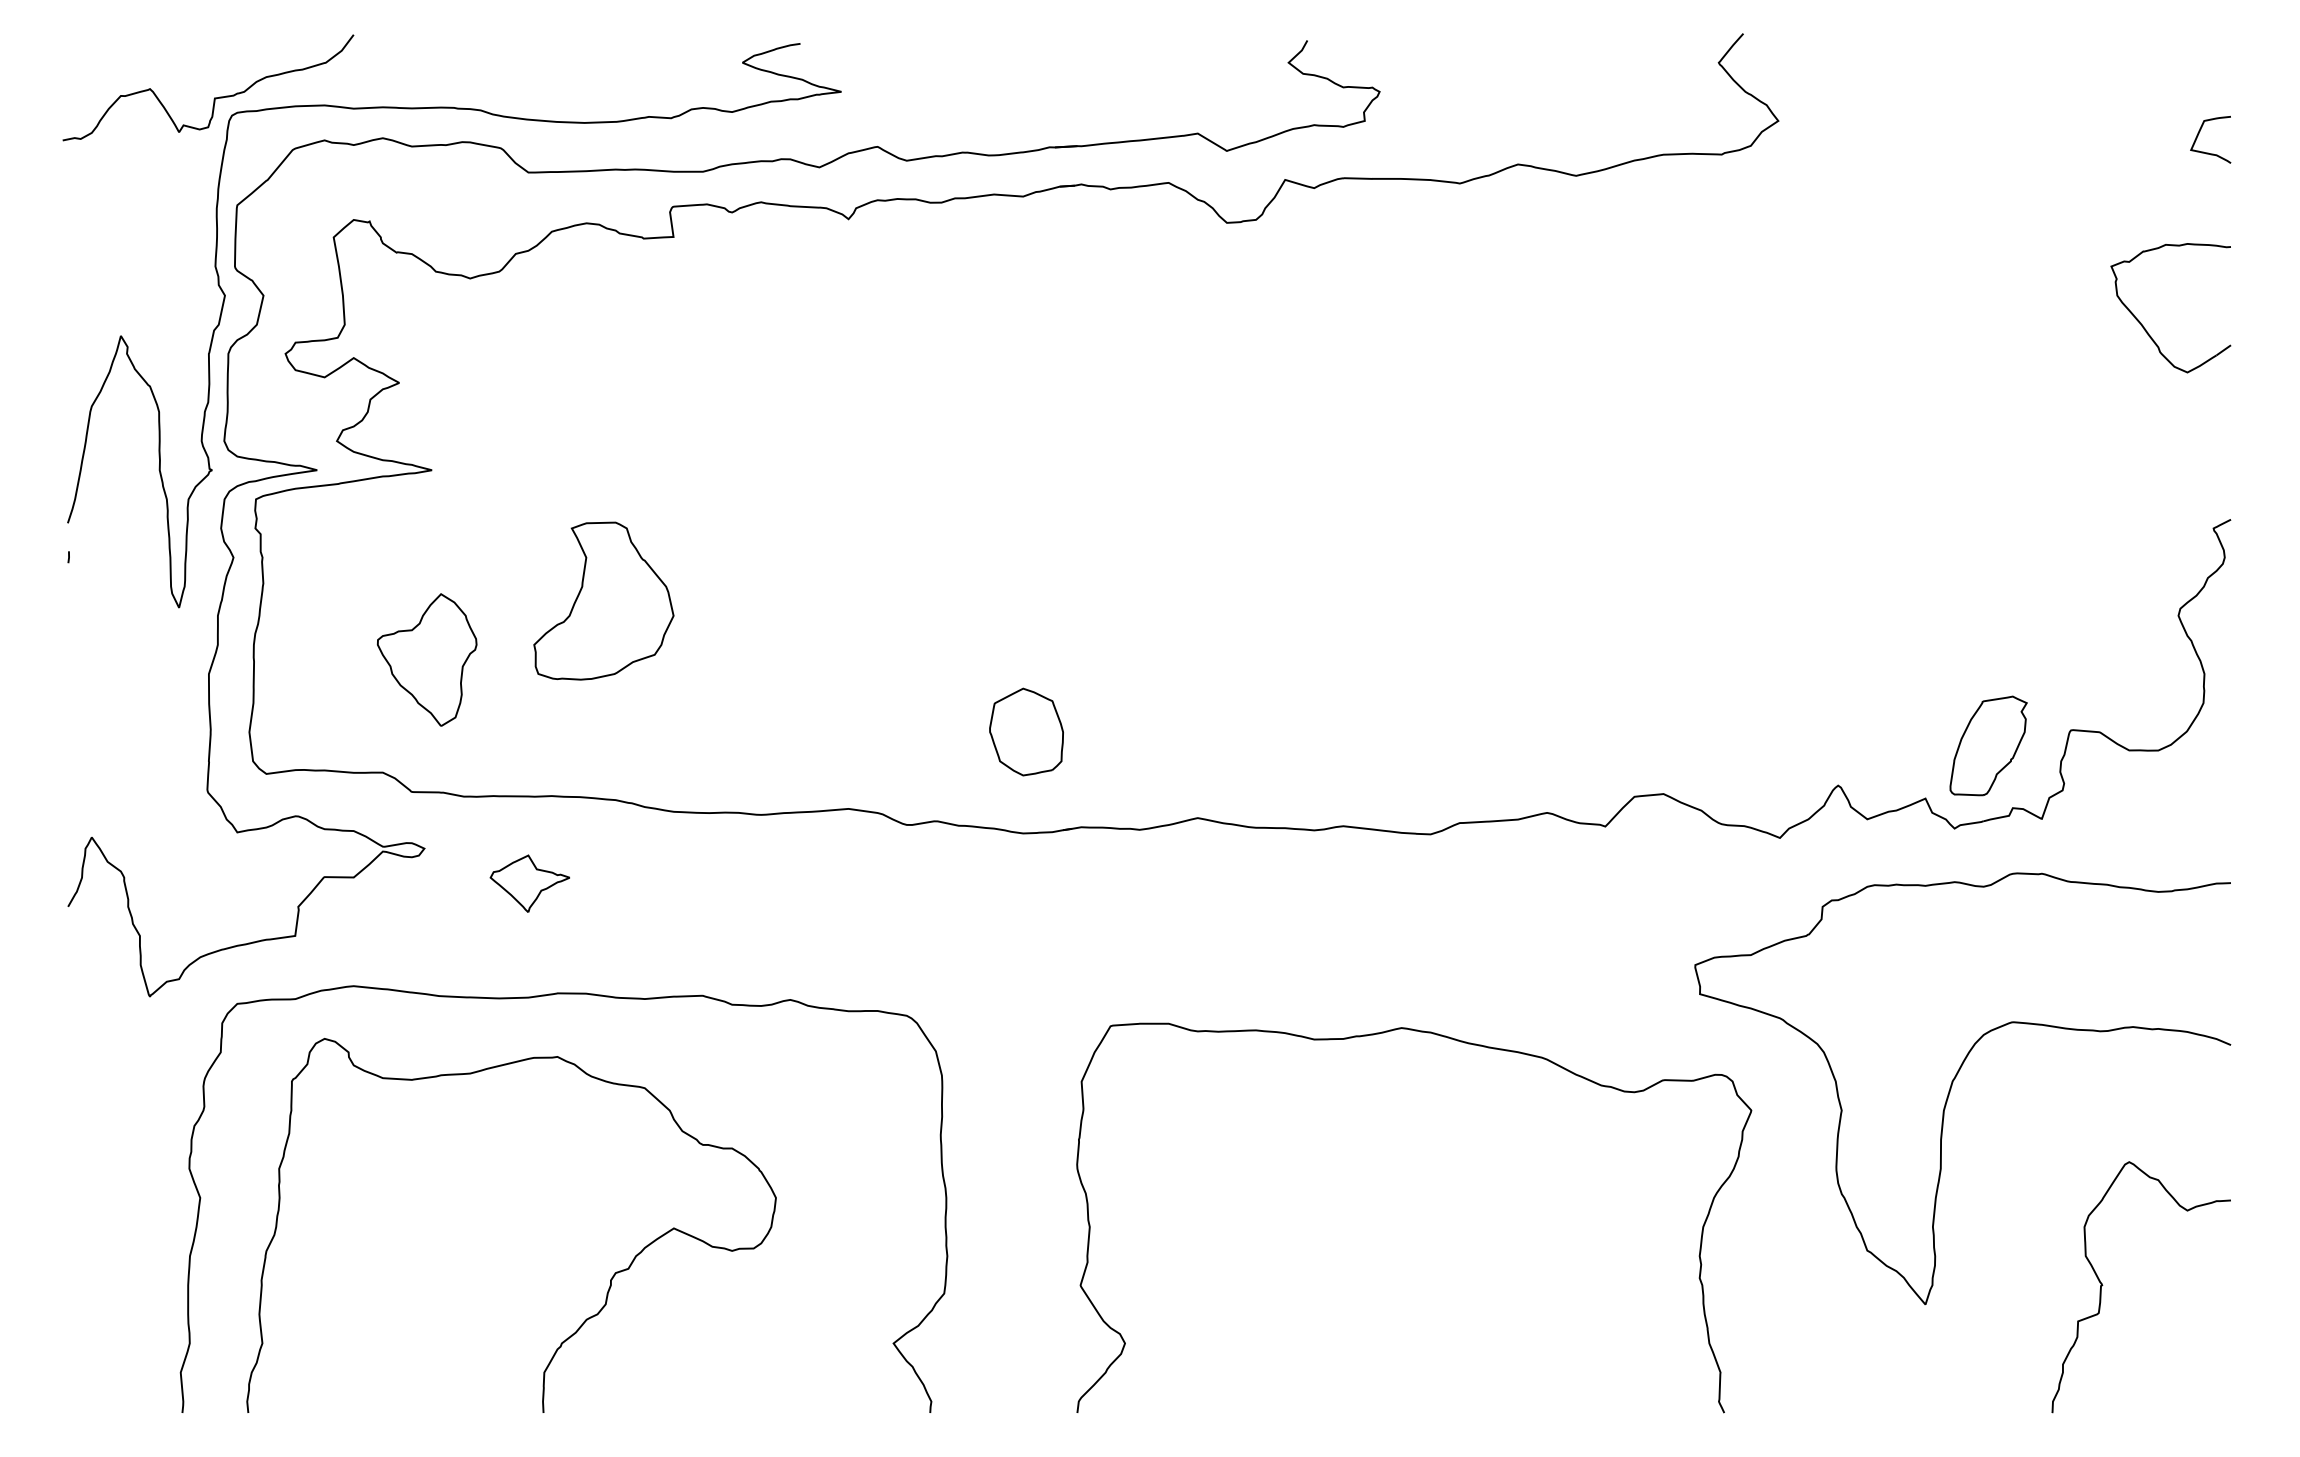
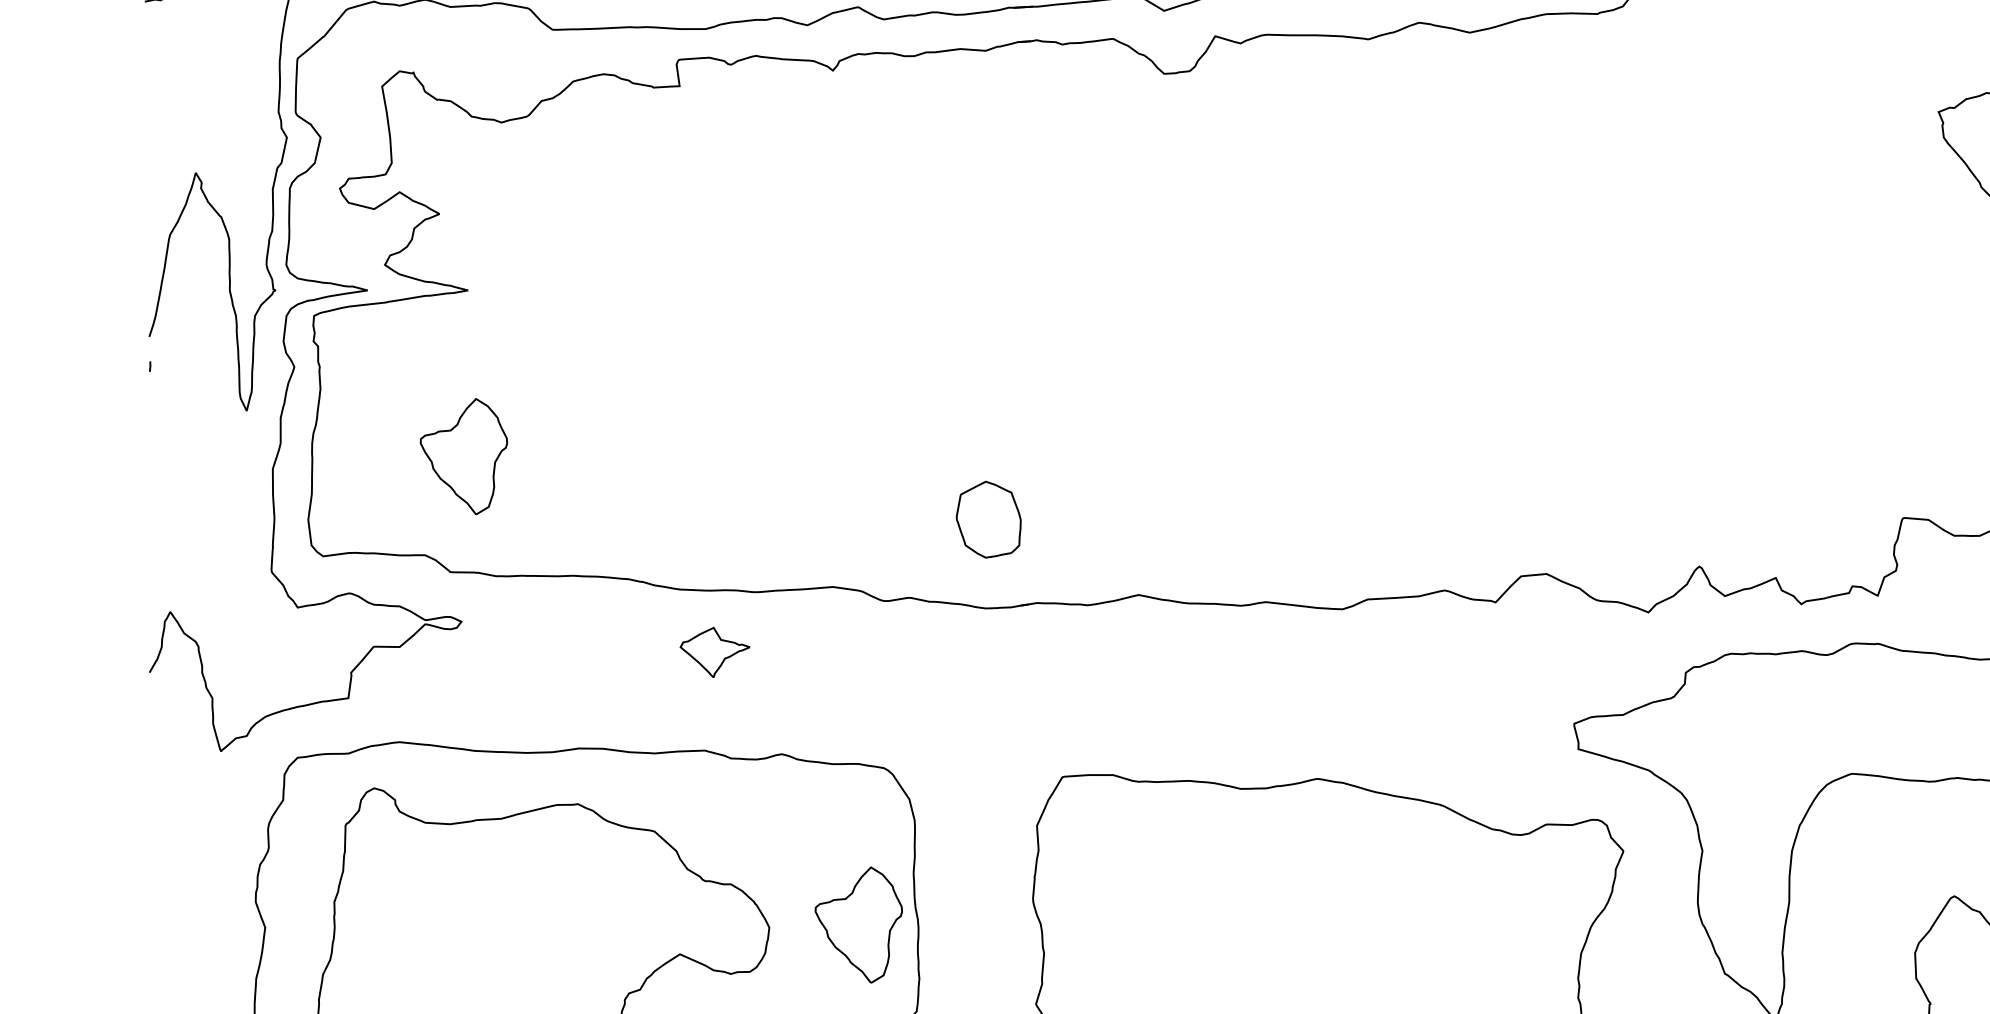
part: (603, 600) -> (618, 404), removed
part: (1988, 745) -> (1831, 531), removed
part: (529, 883) -> (714, 652), moved
part: (877, 1194) -> (858, 924), added

